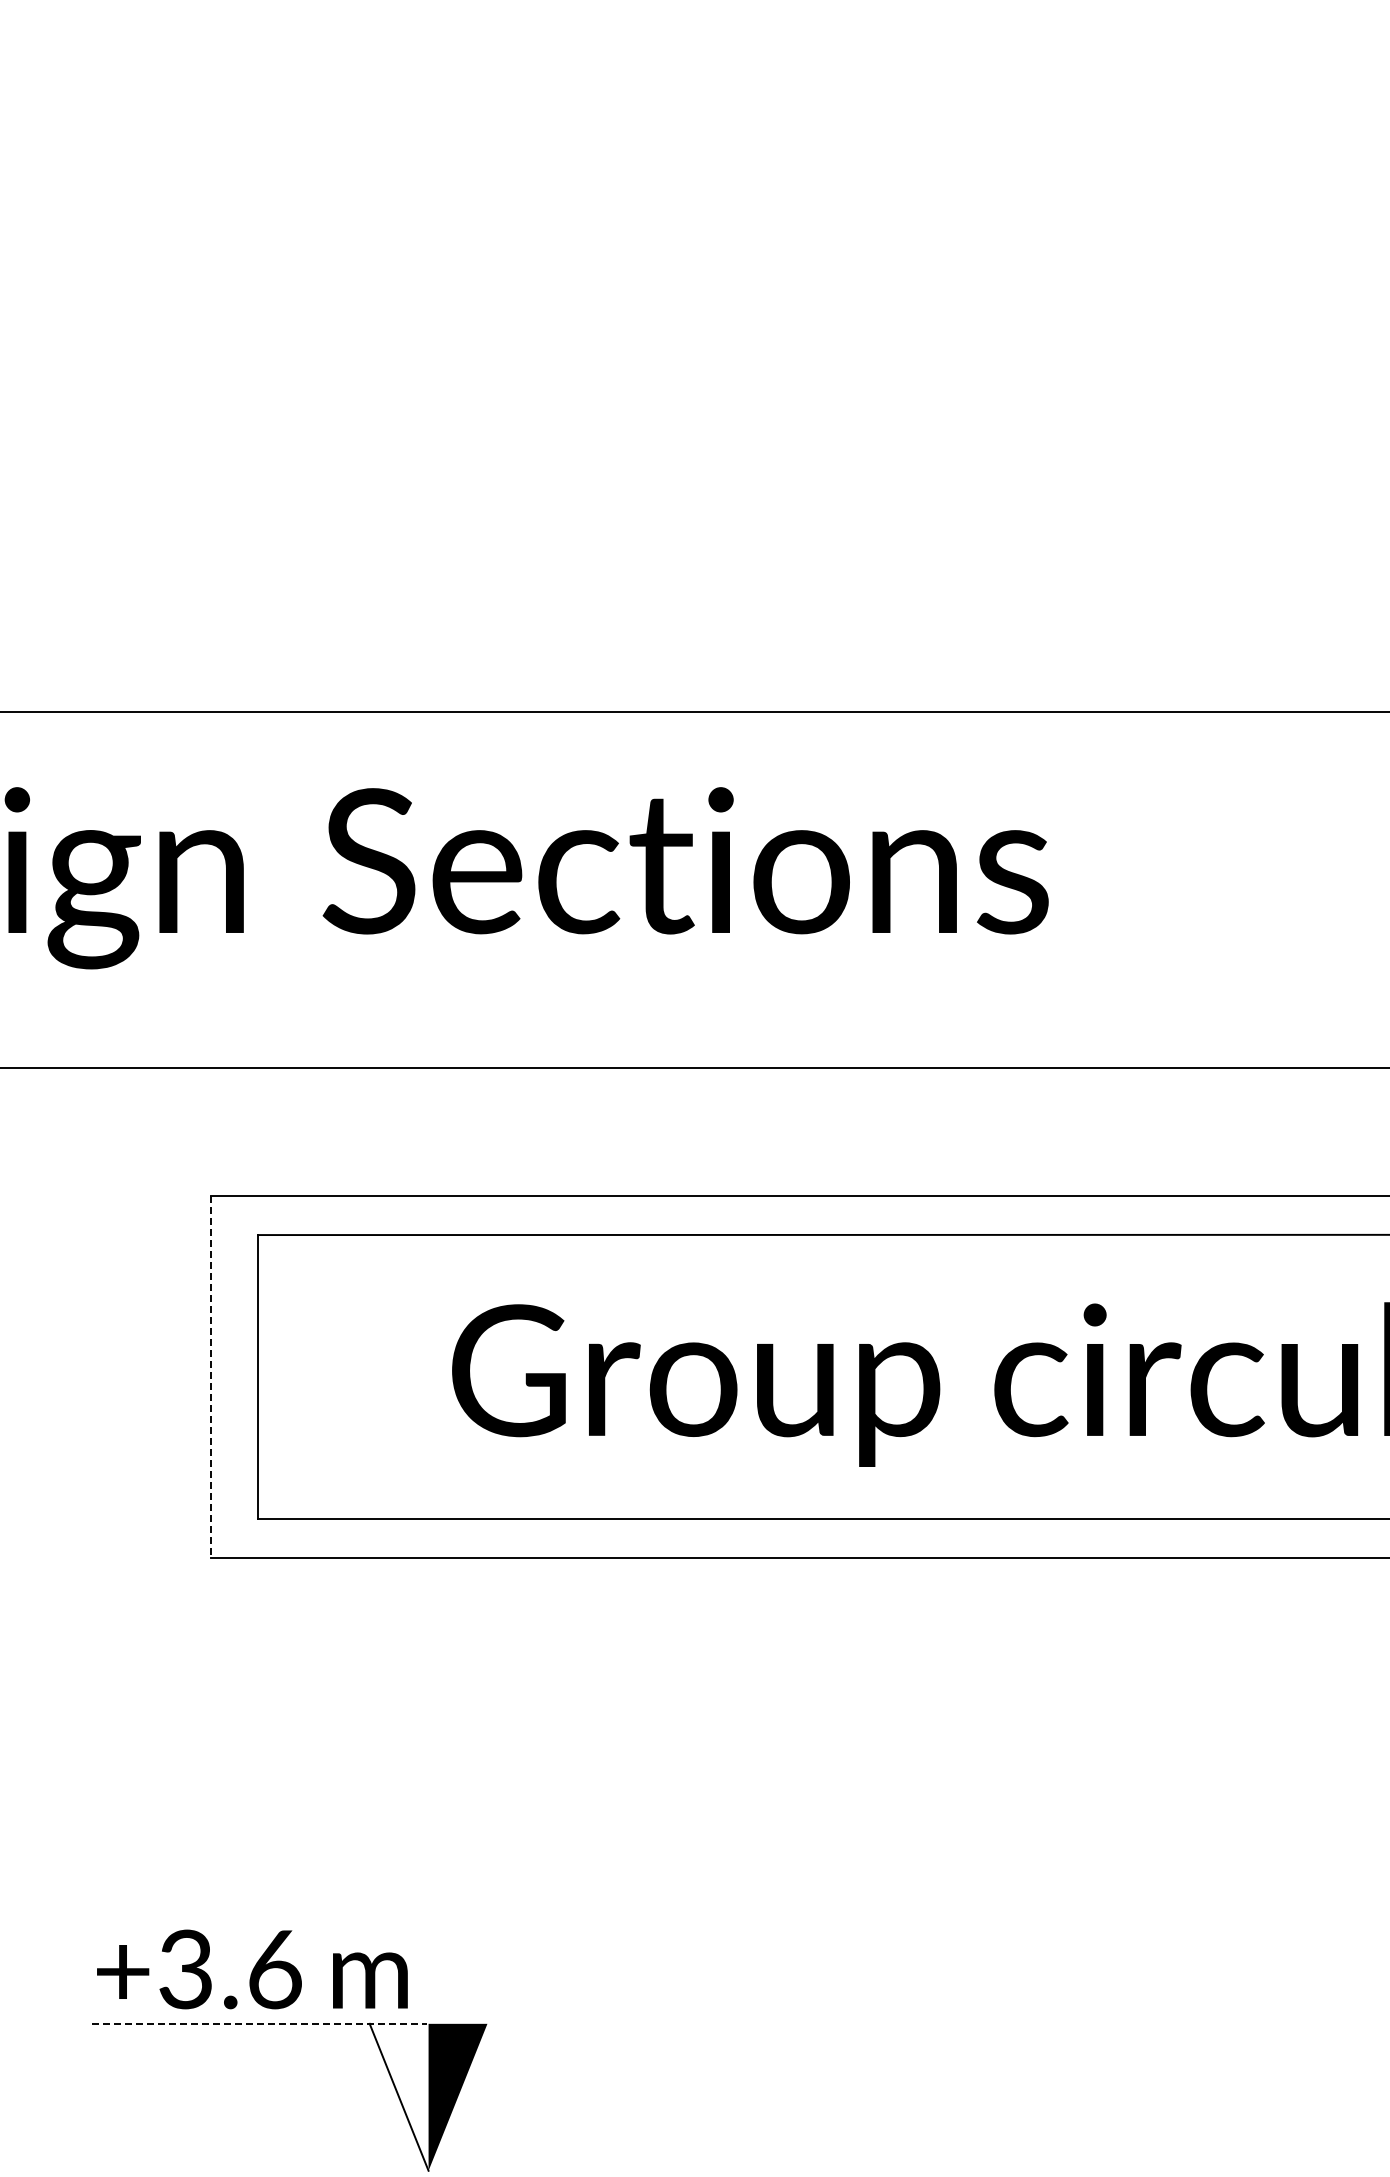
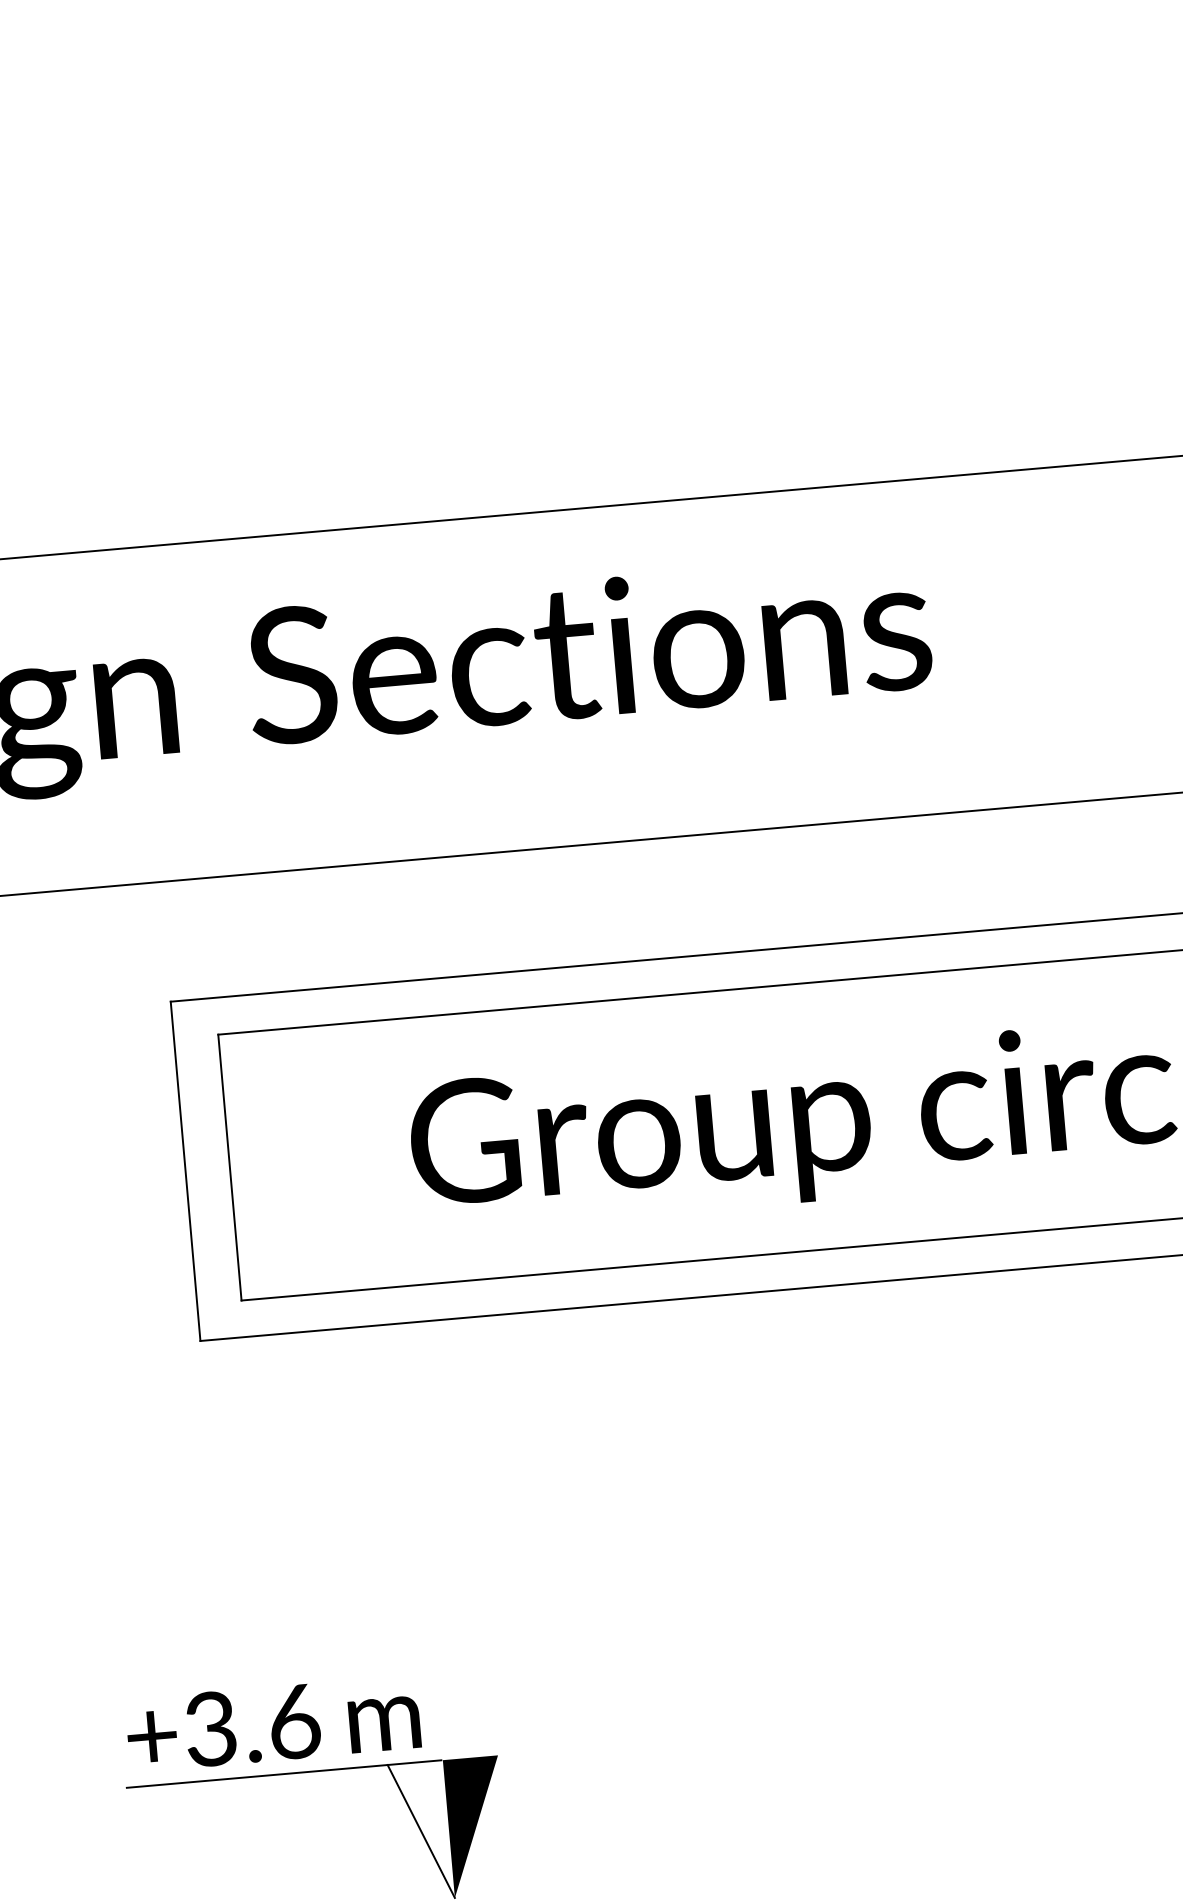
line: (210, 1376) -> (185, 1171), dashed -> solid
line: (259, 2023) -> (284, 1773), dashed -> solid

